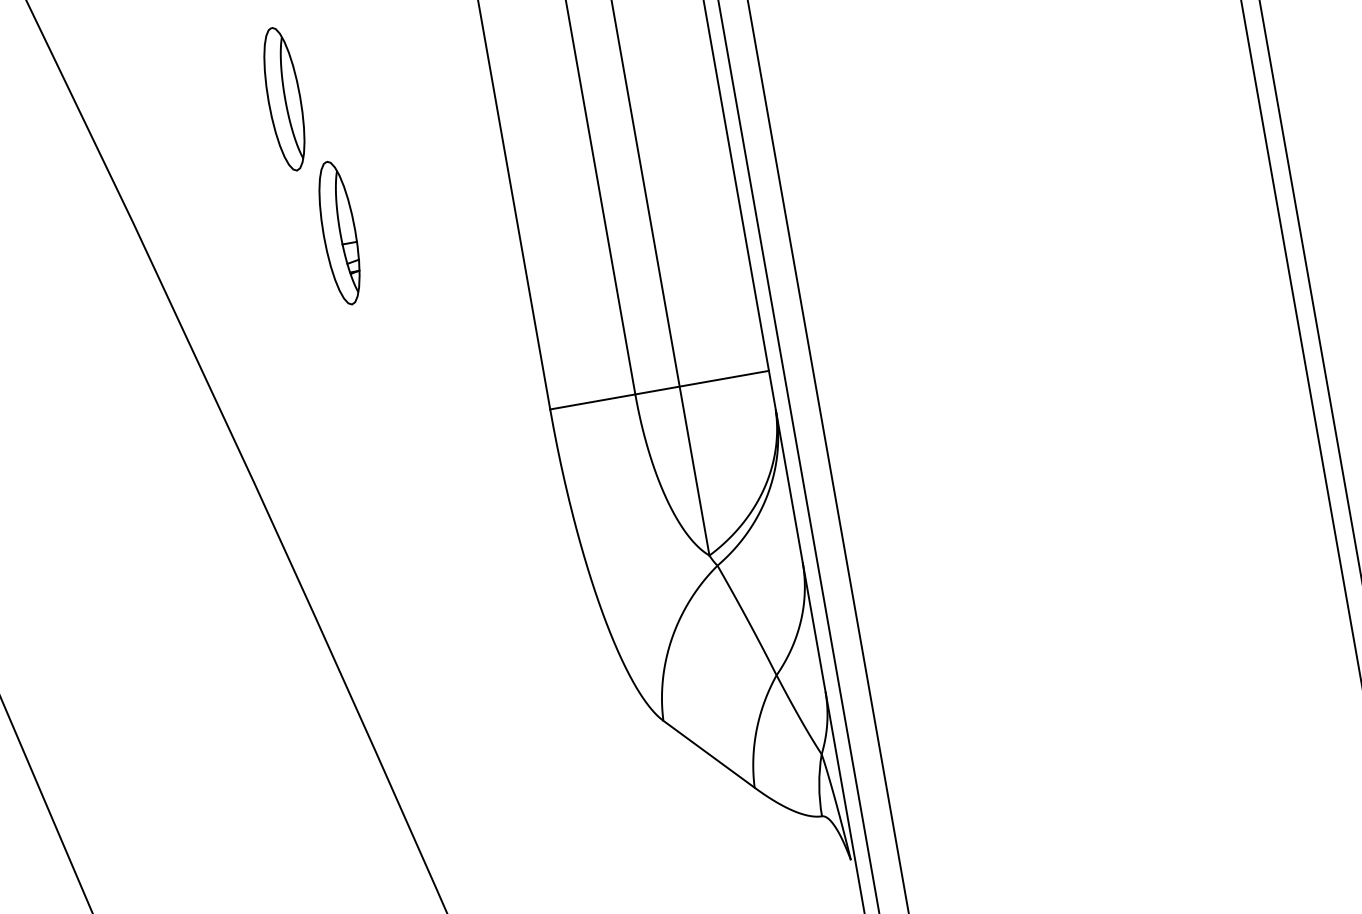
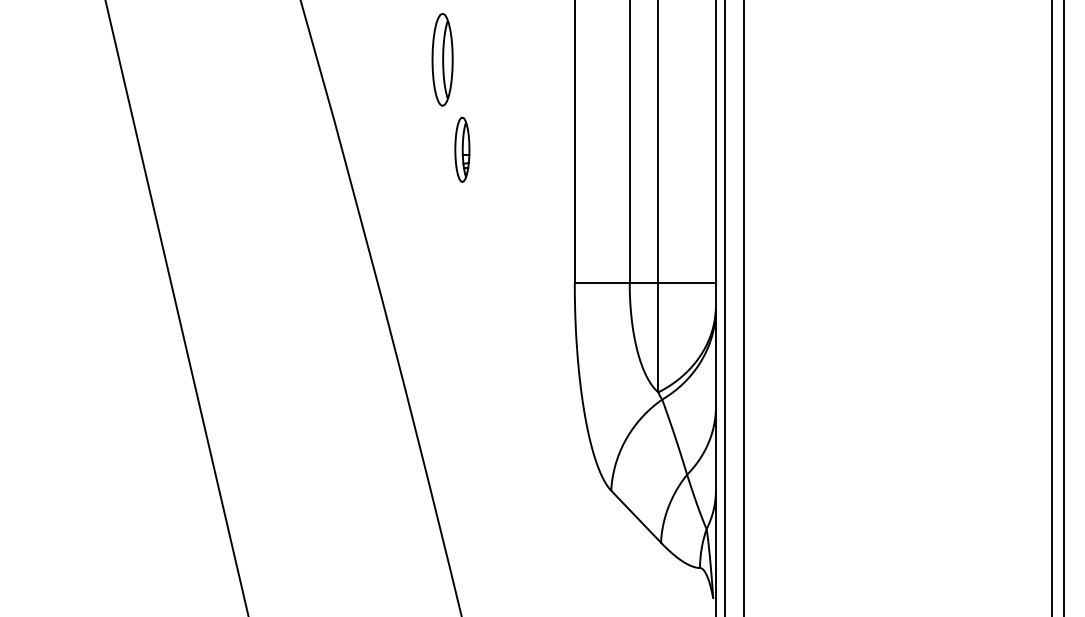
part: (339, 232) -> (462, 149), size x0.7

